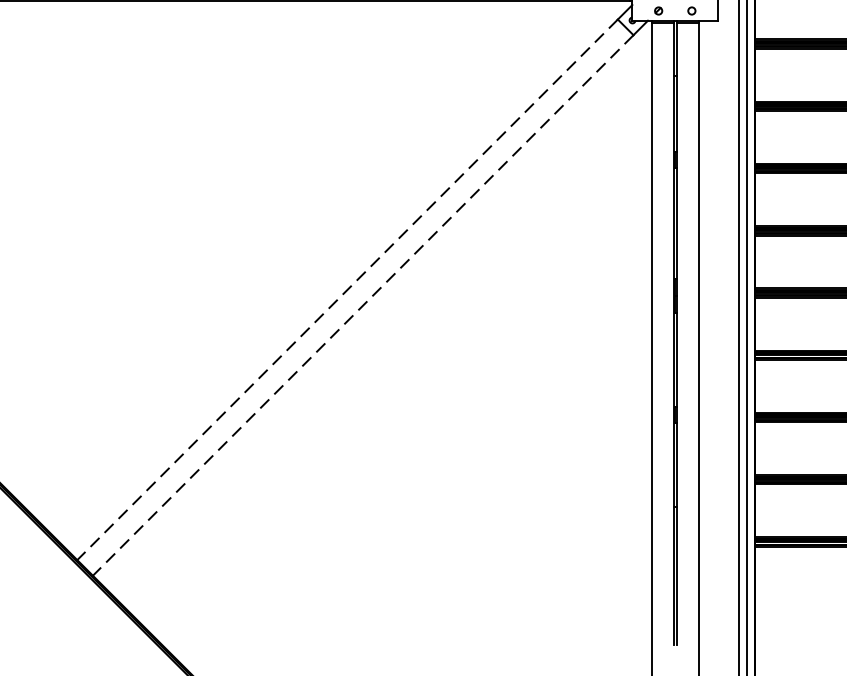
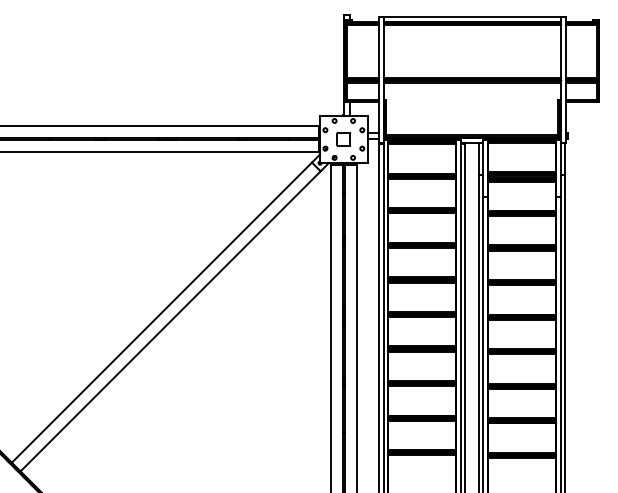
line: (346, 291) -> (161, 313), dashed -> solid
line: (362, 305) -> (170, 321), dashed -> solid

